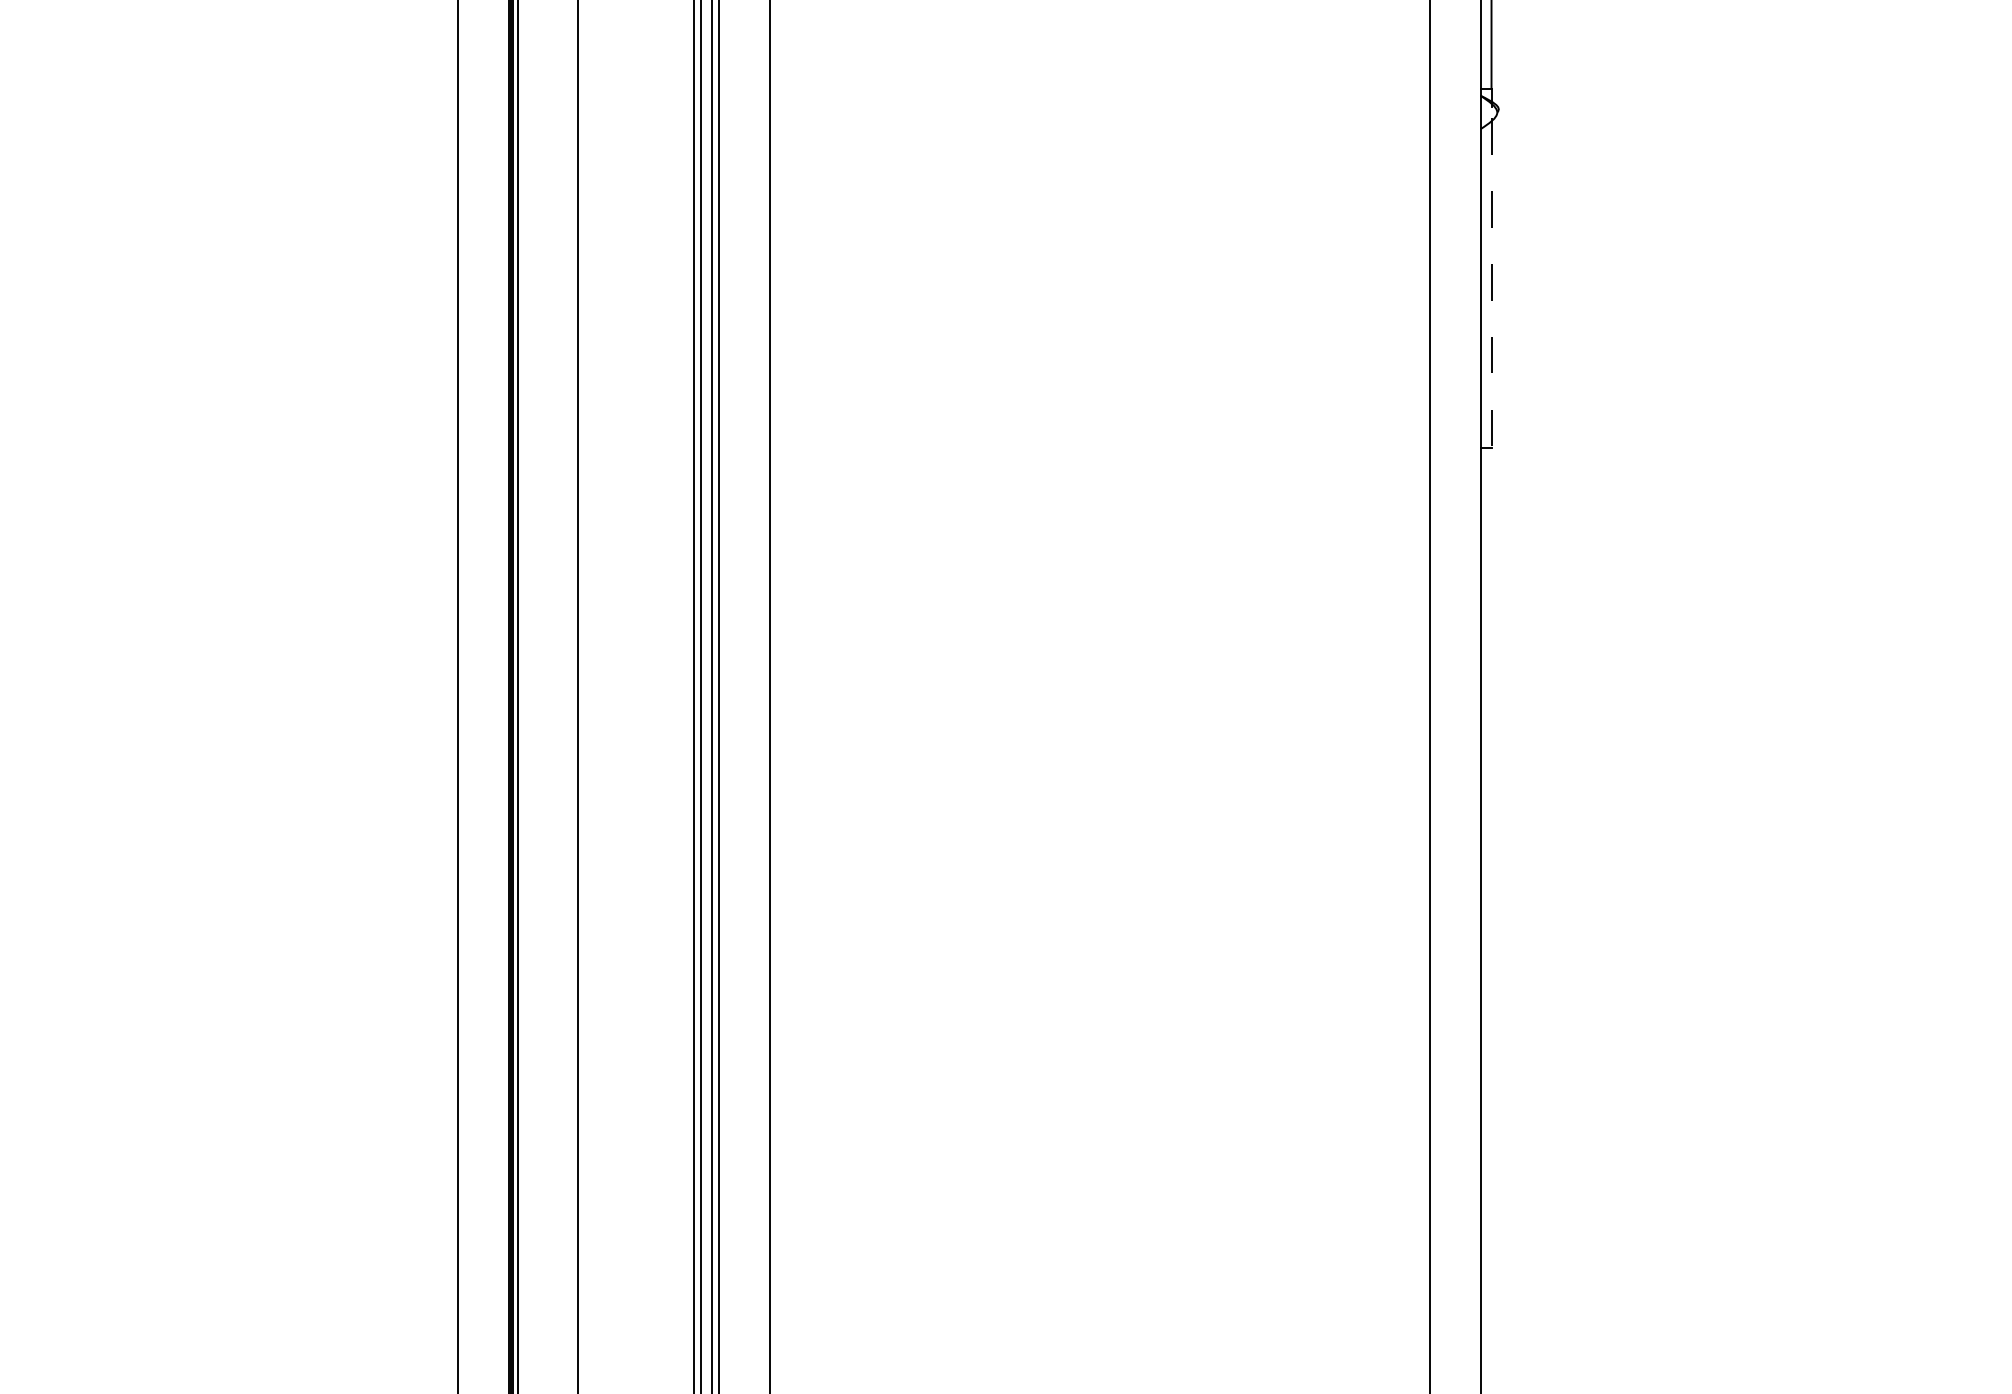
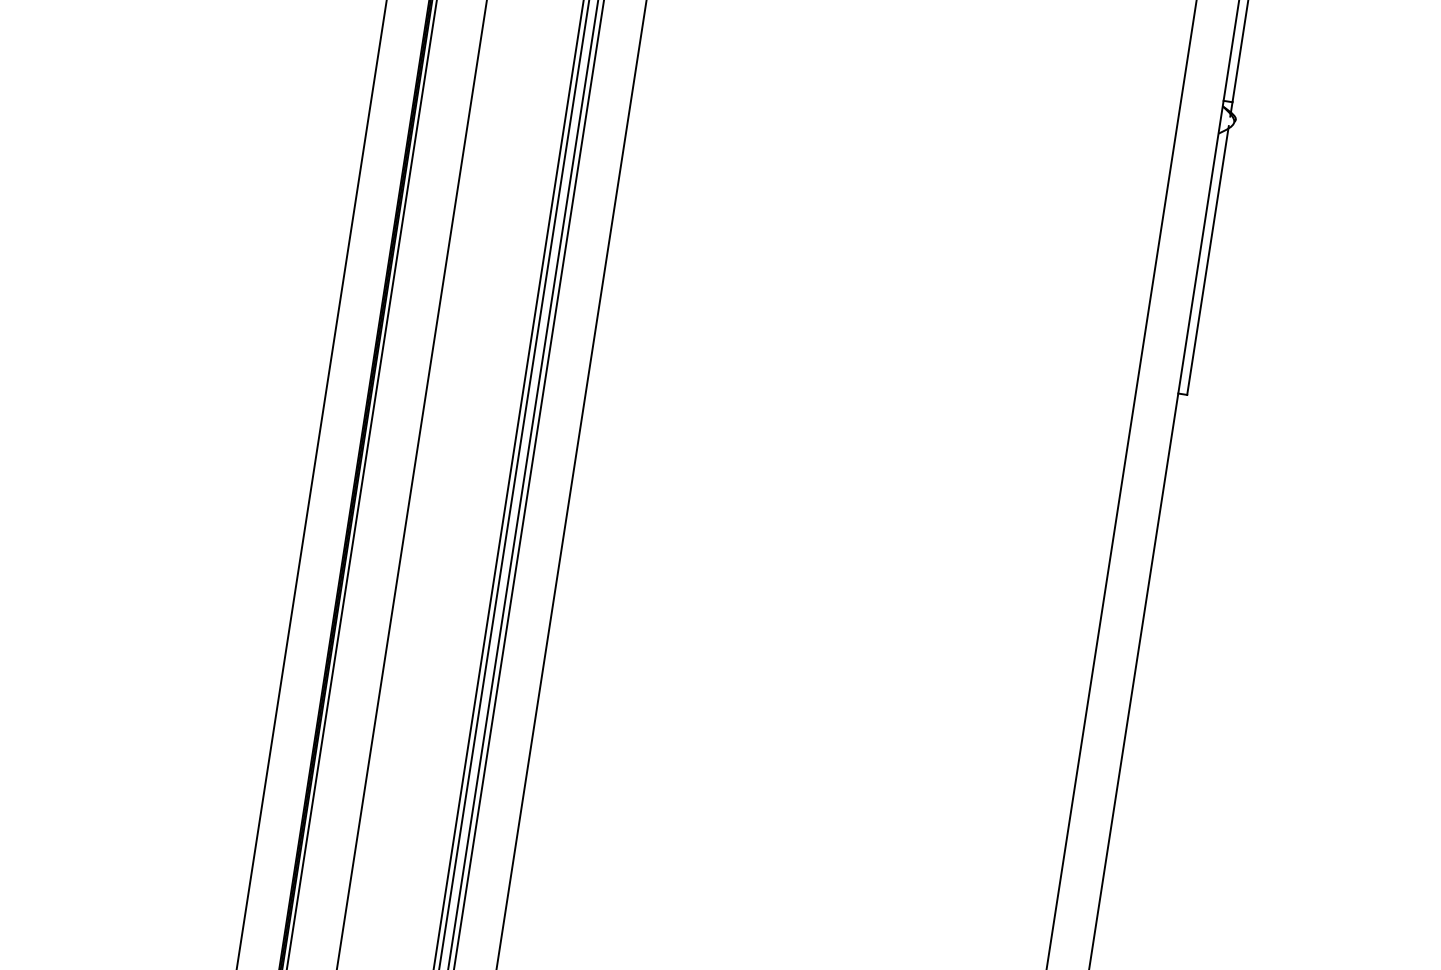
line: (1491, 283) -> (1207, 260), dashed -> solid

